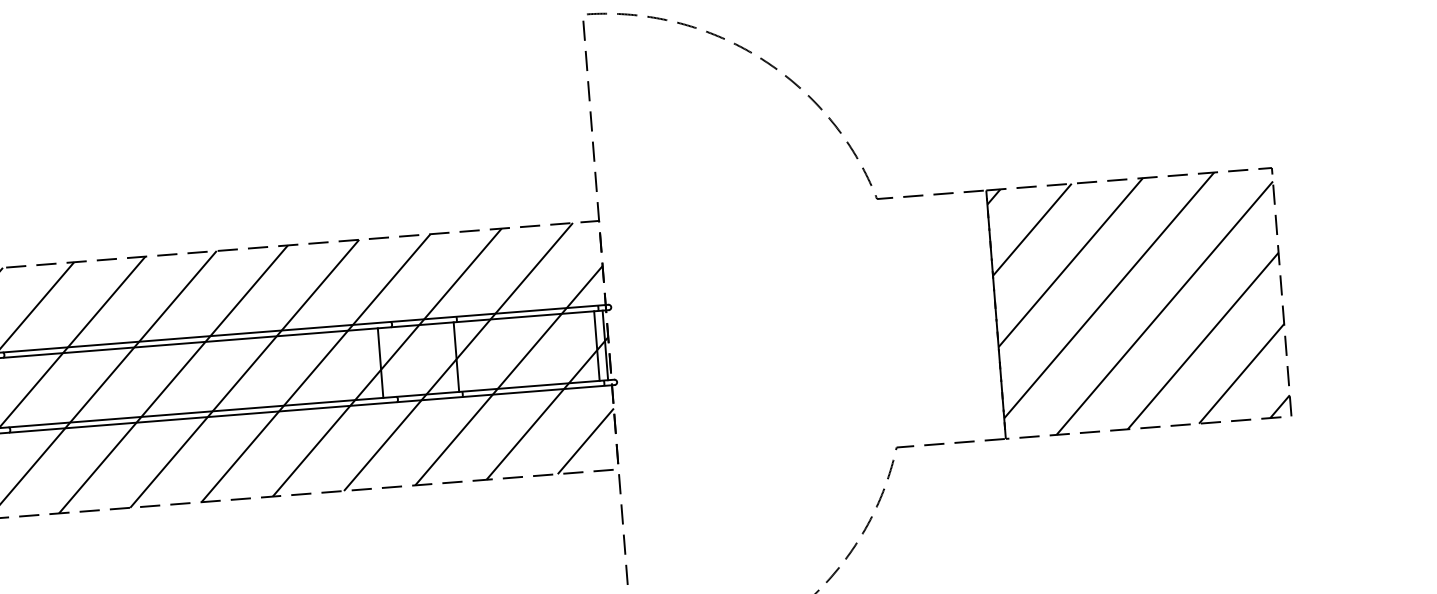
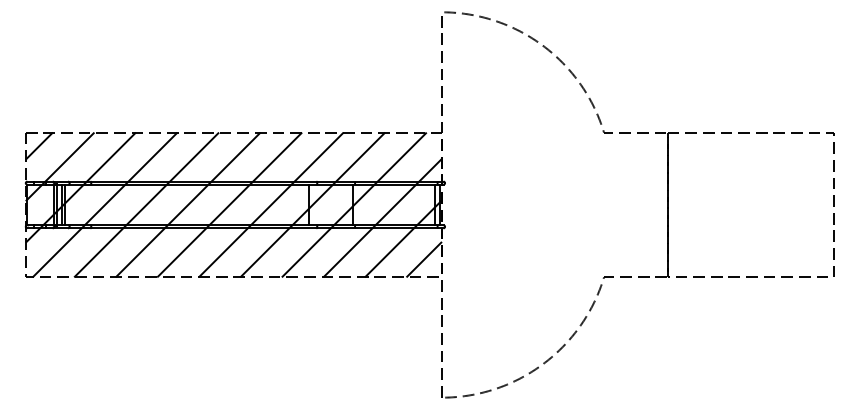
hatch: (1138, 302) -> (750, 204), removed

